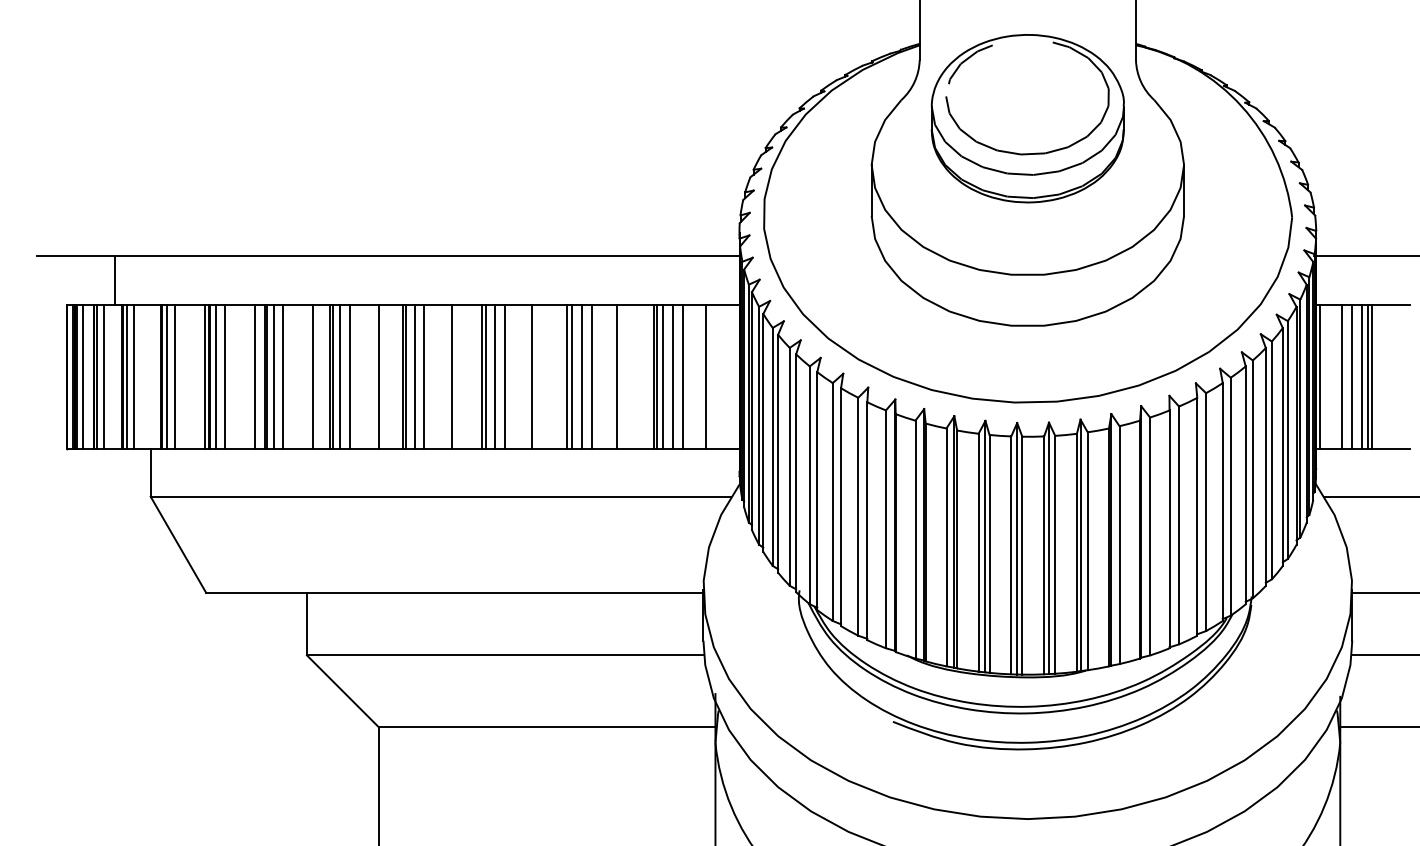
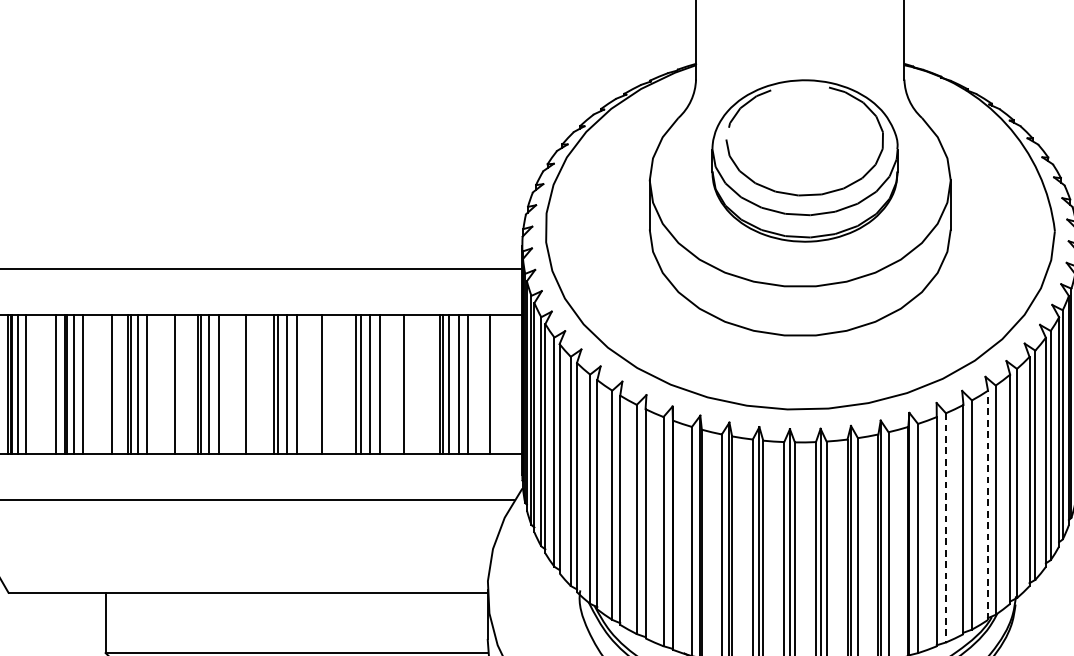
part: (1027, 118) -> (804, 160), moved
line: (1222, 502) -> (987, 505), solid -> dashed
line: (1179, 525) -> (946, 527), solid -> dashed

